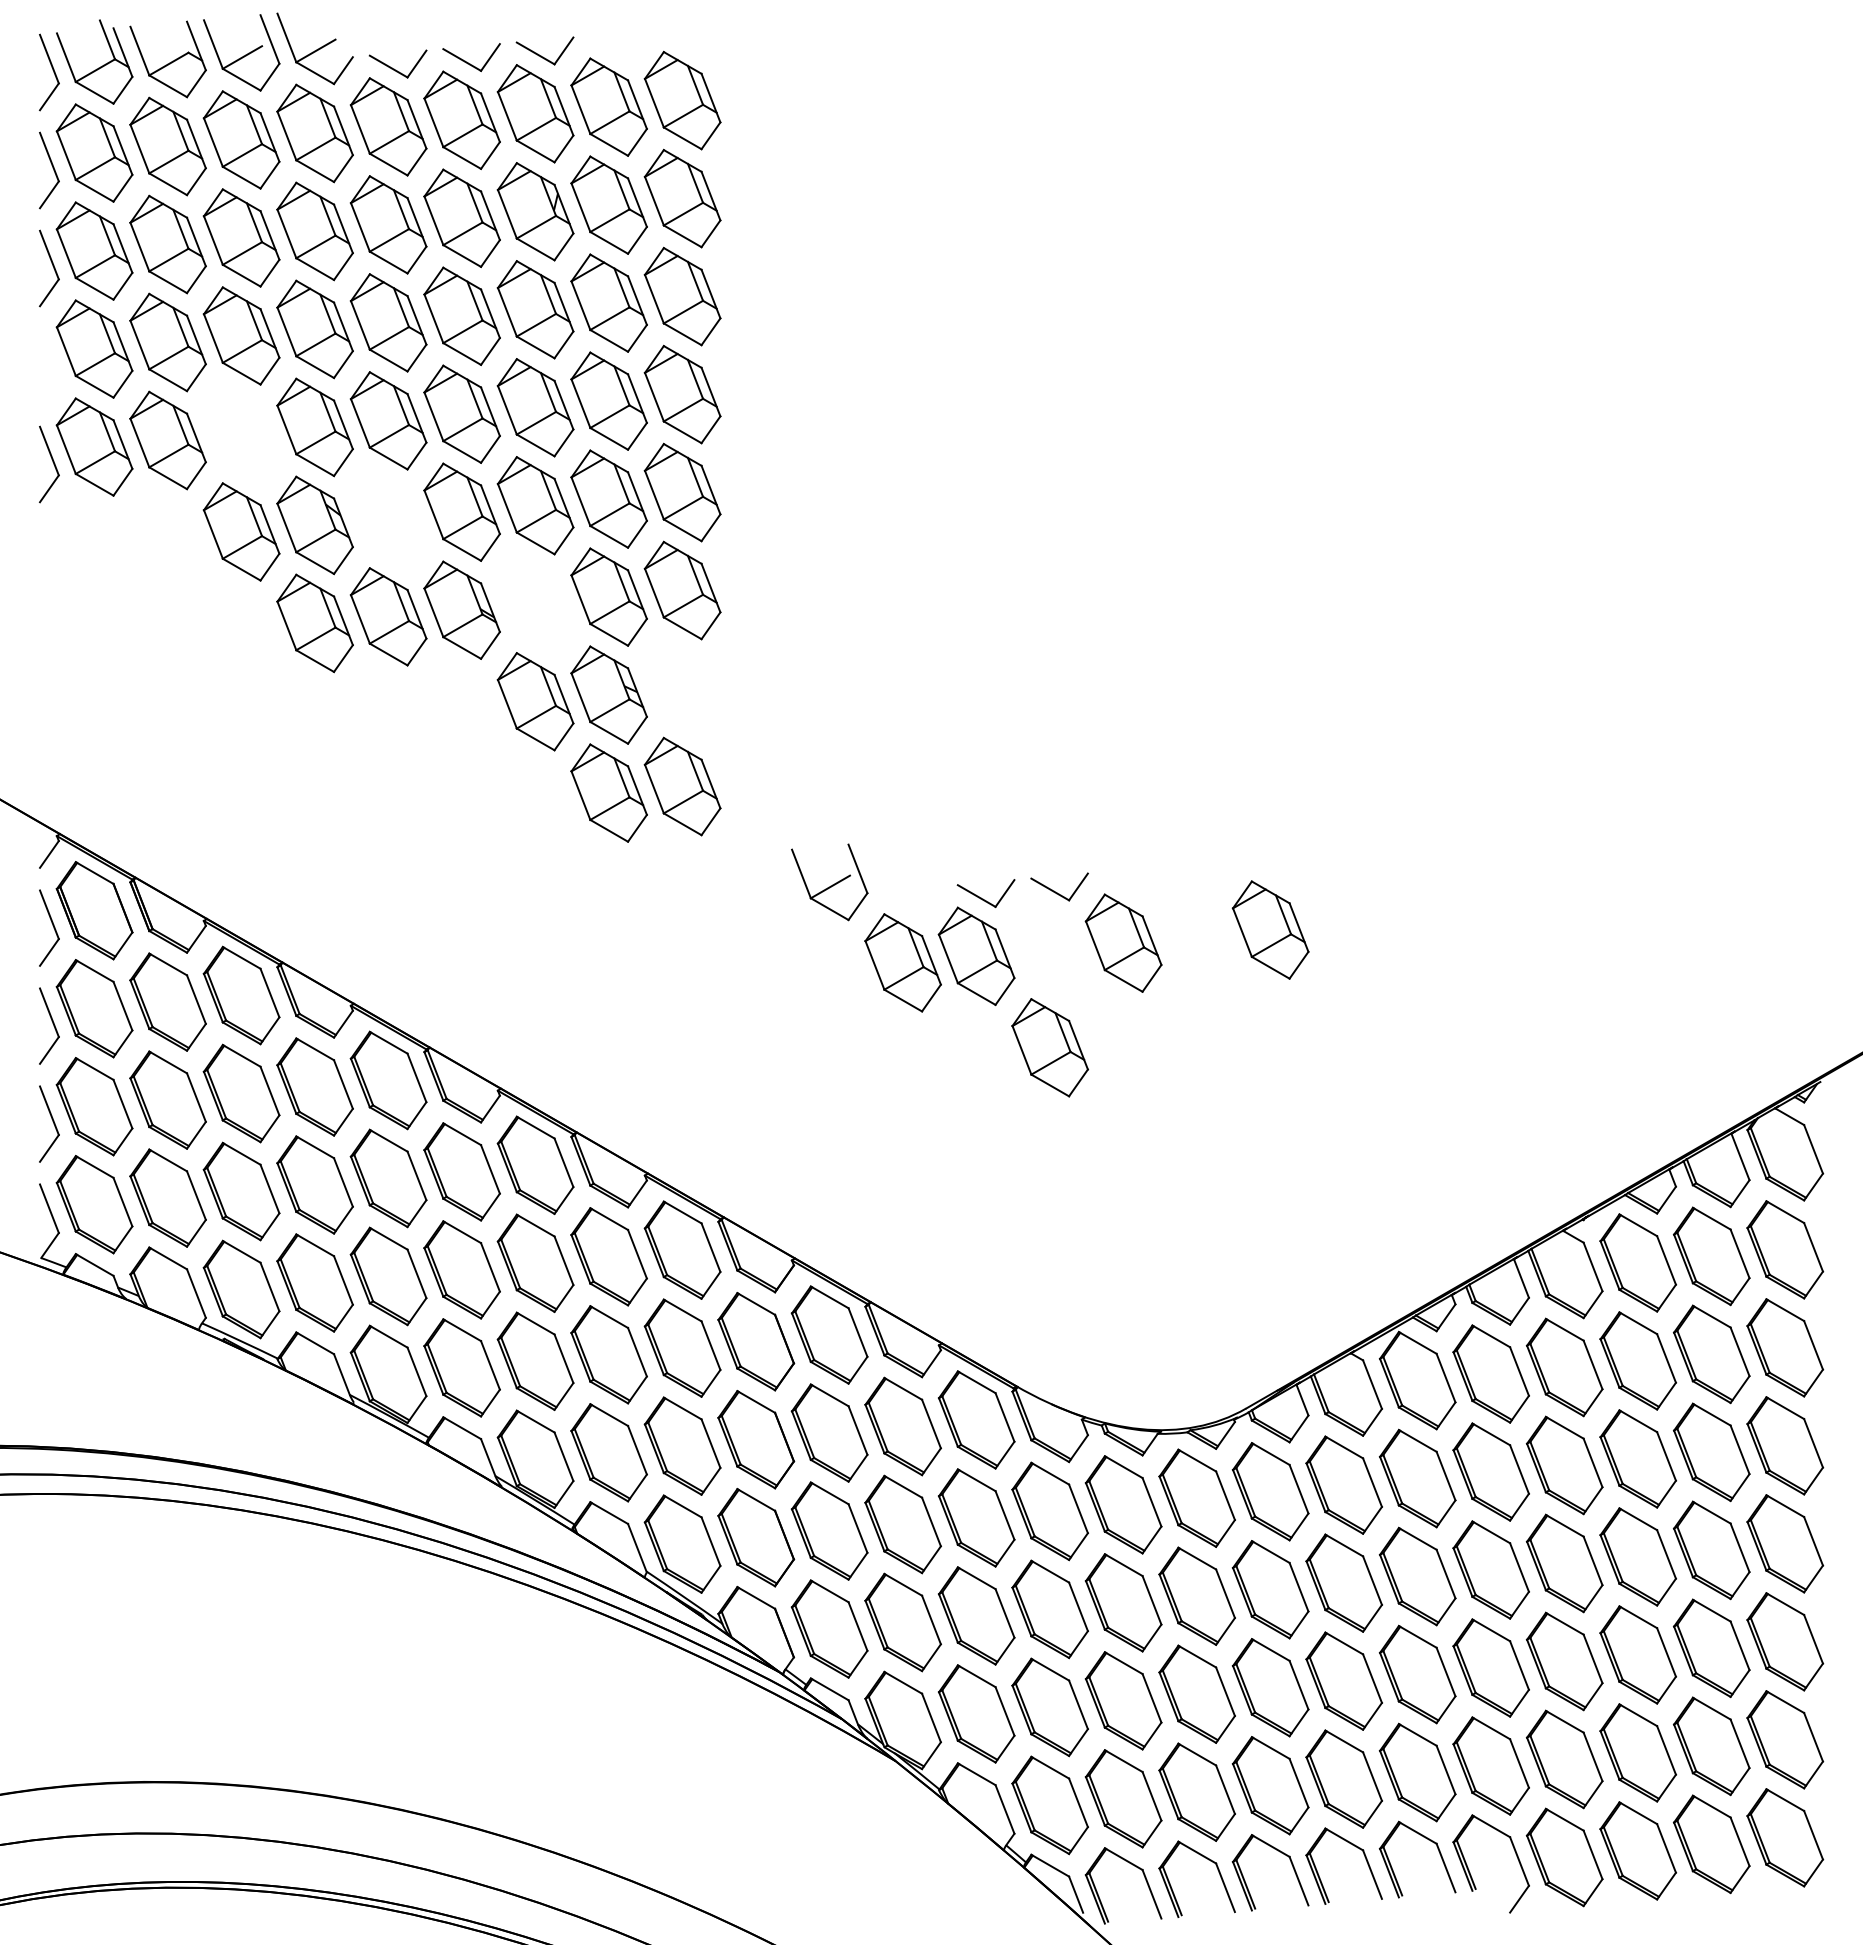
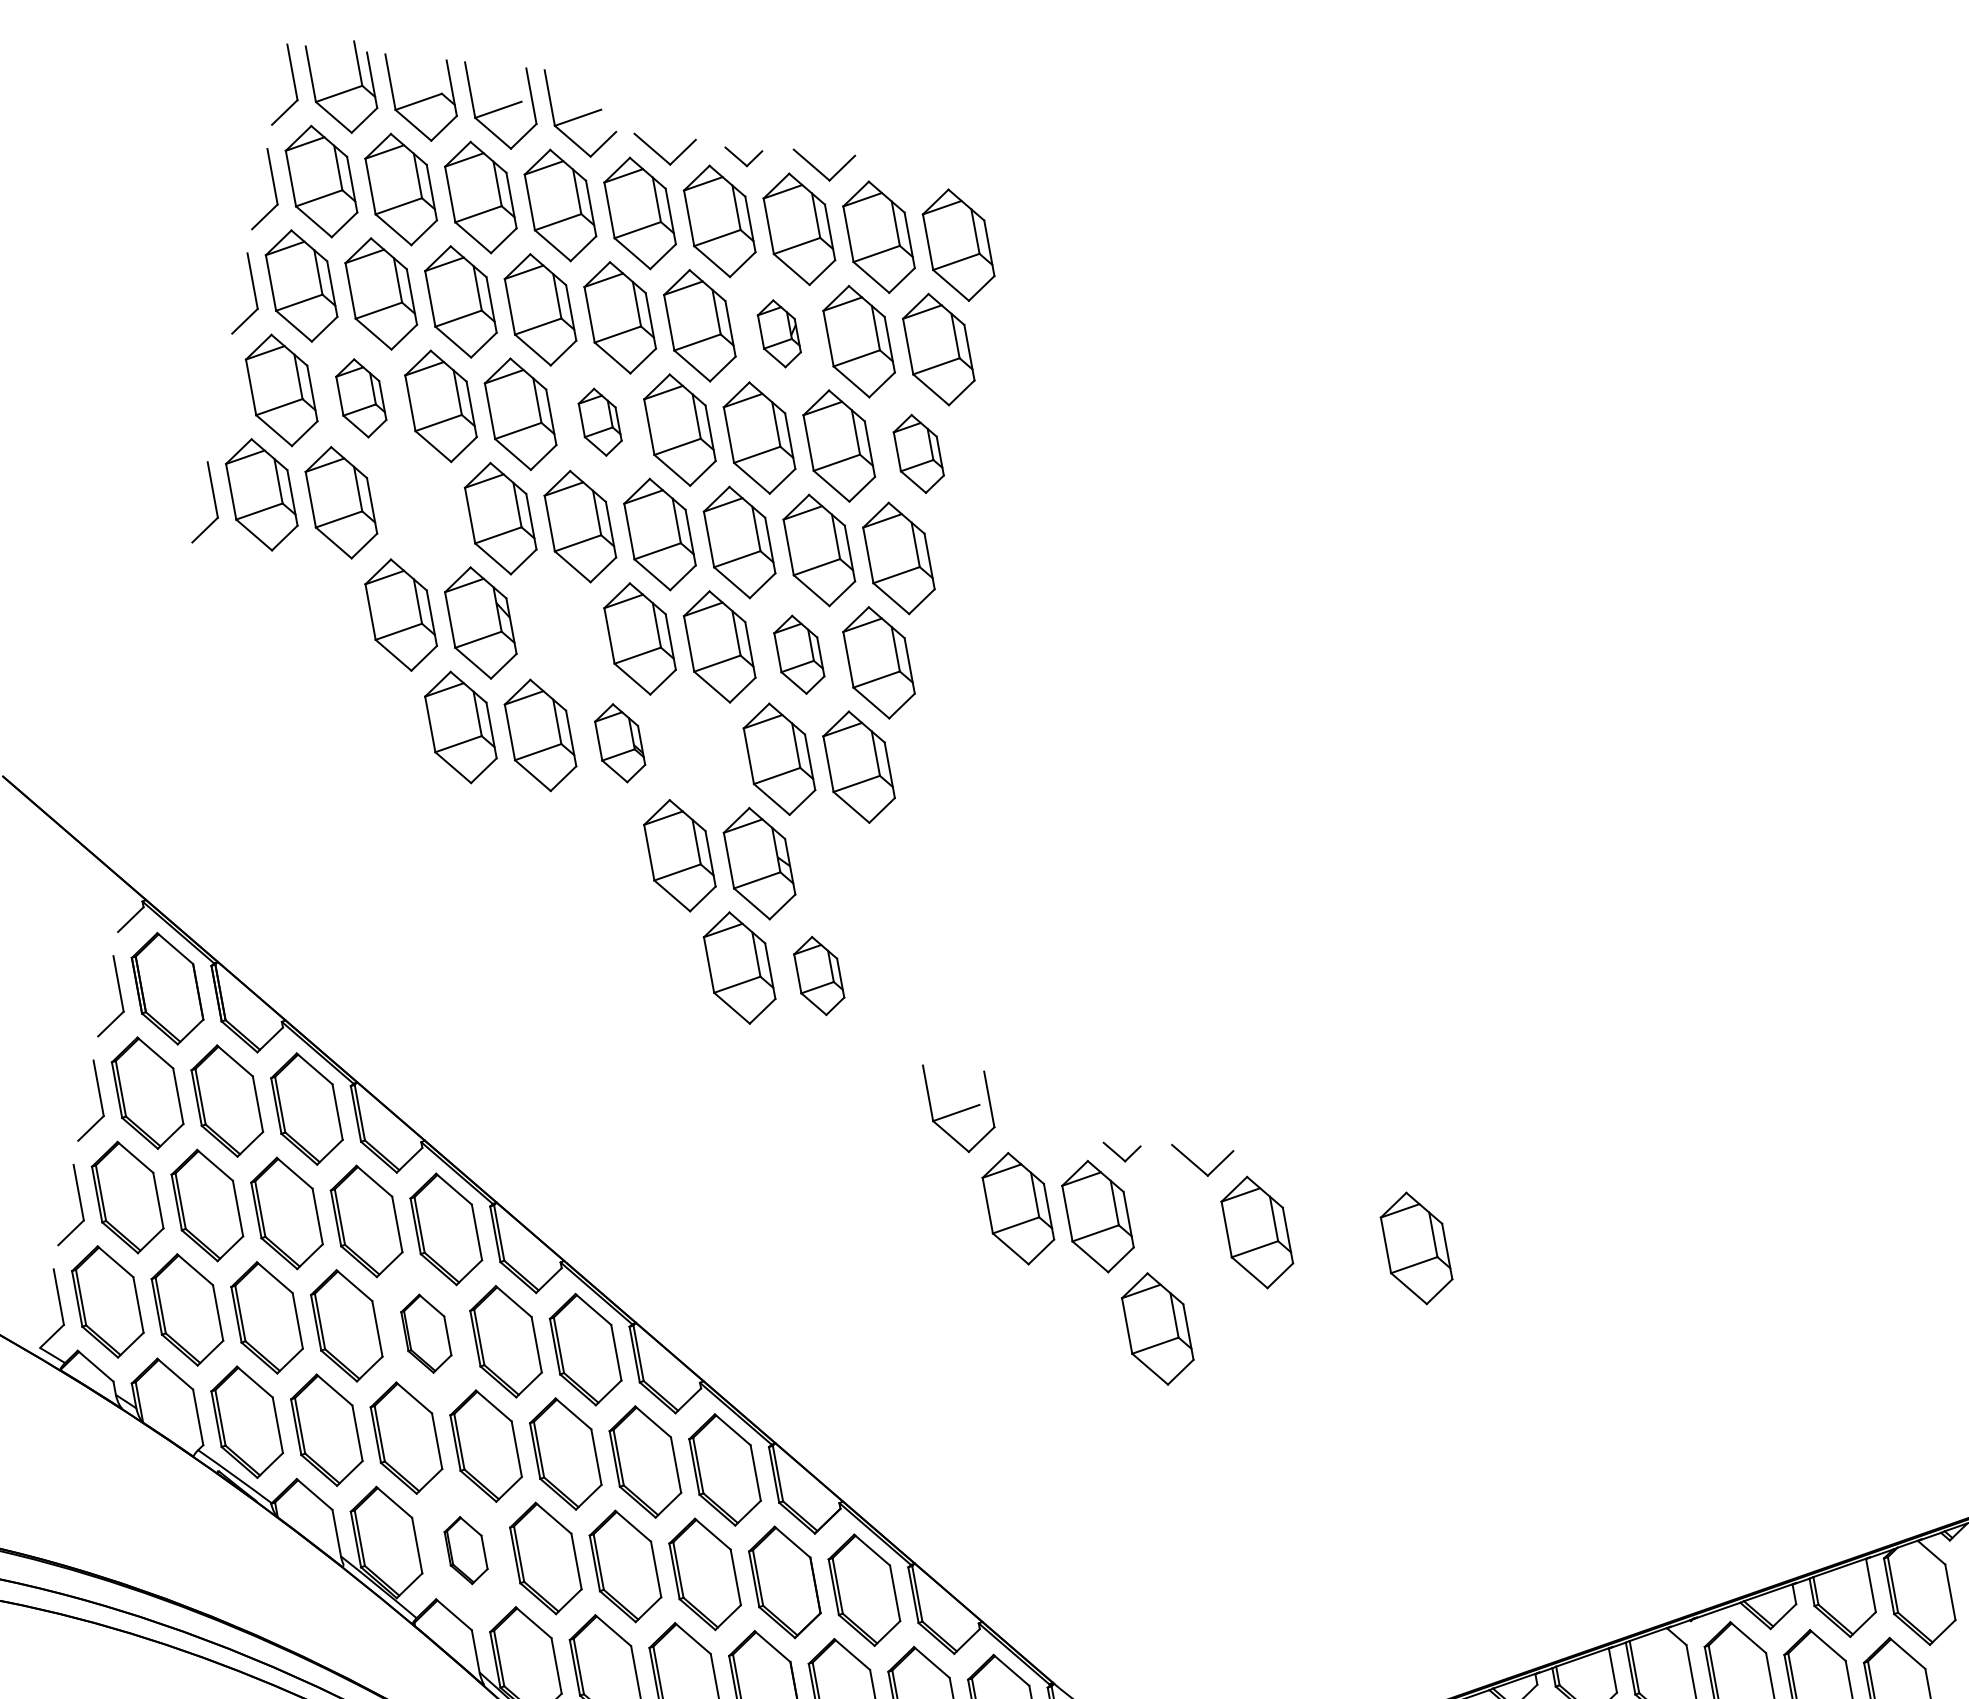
part: (471, 57) -> (742, 156), size x0.6
part: (535, 211) -> (779, 333), size x0.6
part: (682, 296) -> (918, 453), size x0.7
part: (388, 322) -> (600, 421), size x0.6
part: (167, 342) -> (360, 398), size x0.7
part: (608, 498) -> (798, 654), size x0.7
part: (461, 609) -> (619, 742), size x0.7
part: (682, 786) -> (819, 975), size x0.7
part: (985, 893) -> (1120, 1151), size x0.6
part: (388, 1178) -> (426, 1333), size x0.7
part: (461, 1367) -> (465, 1549), size x0.6

